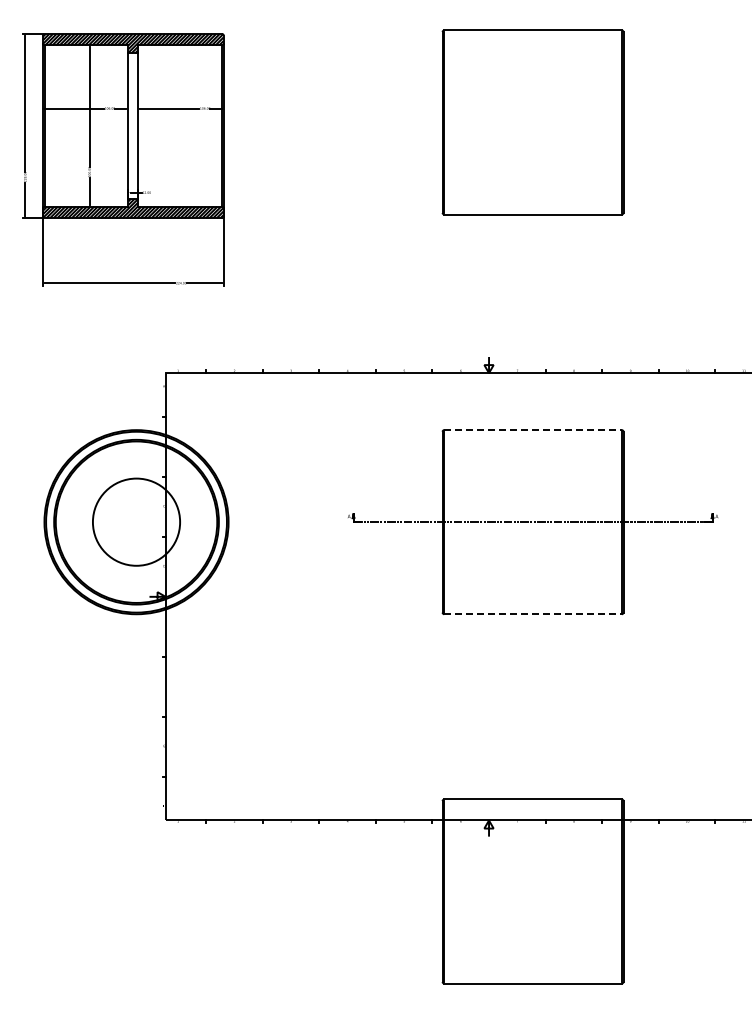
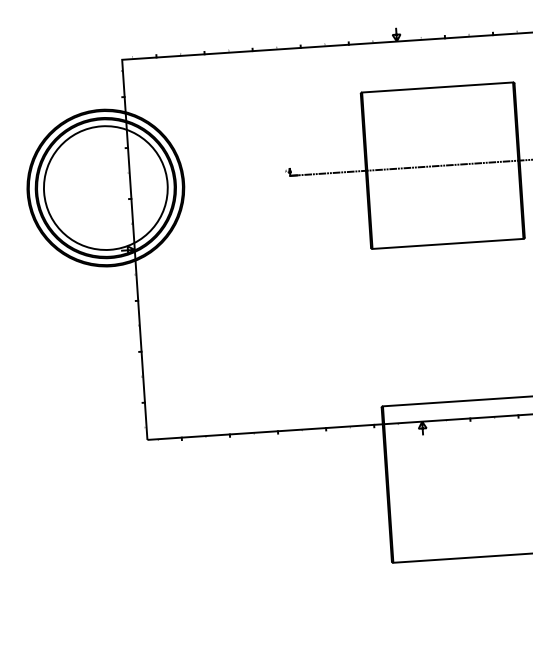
line: (533, 430) -> (438, 87), dashed -> solid
circle: (136, 521) -> (105, 187), size x1.67
line: (533, 614) -> (448, 244), dashed -> solid

